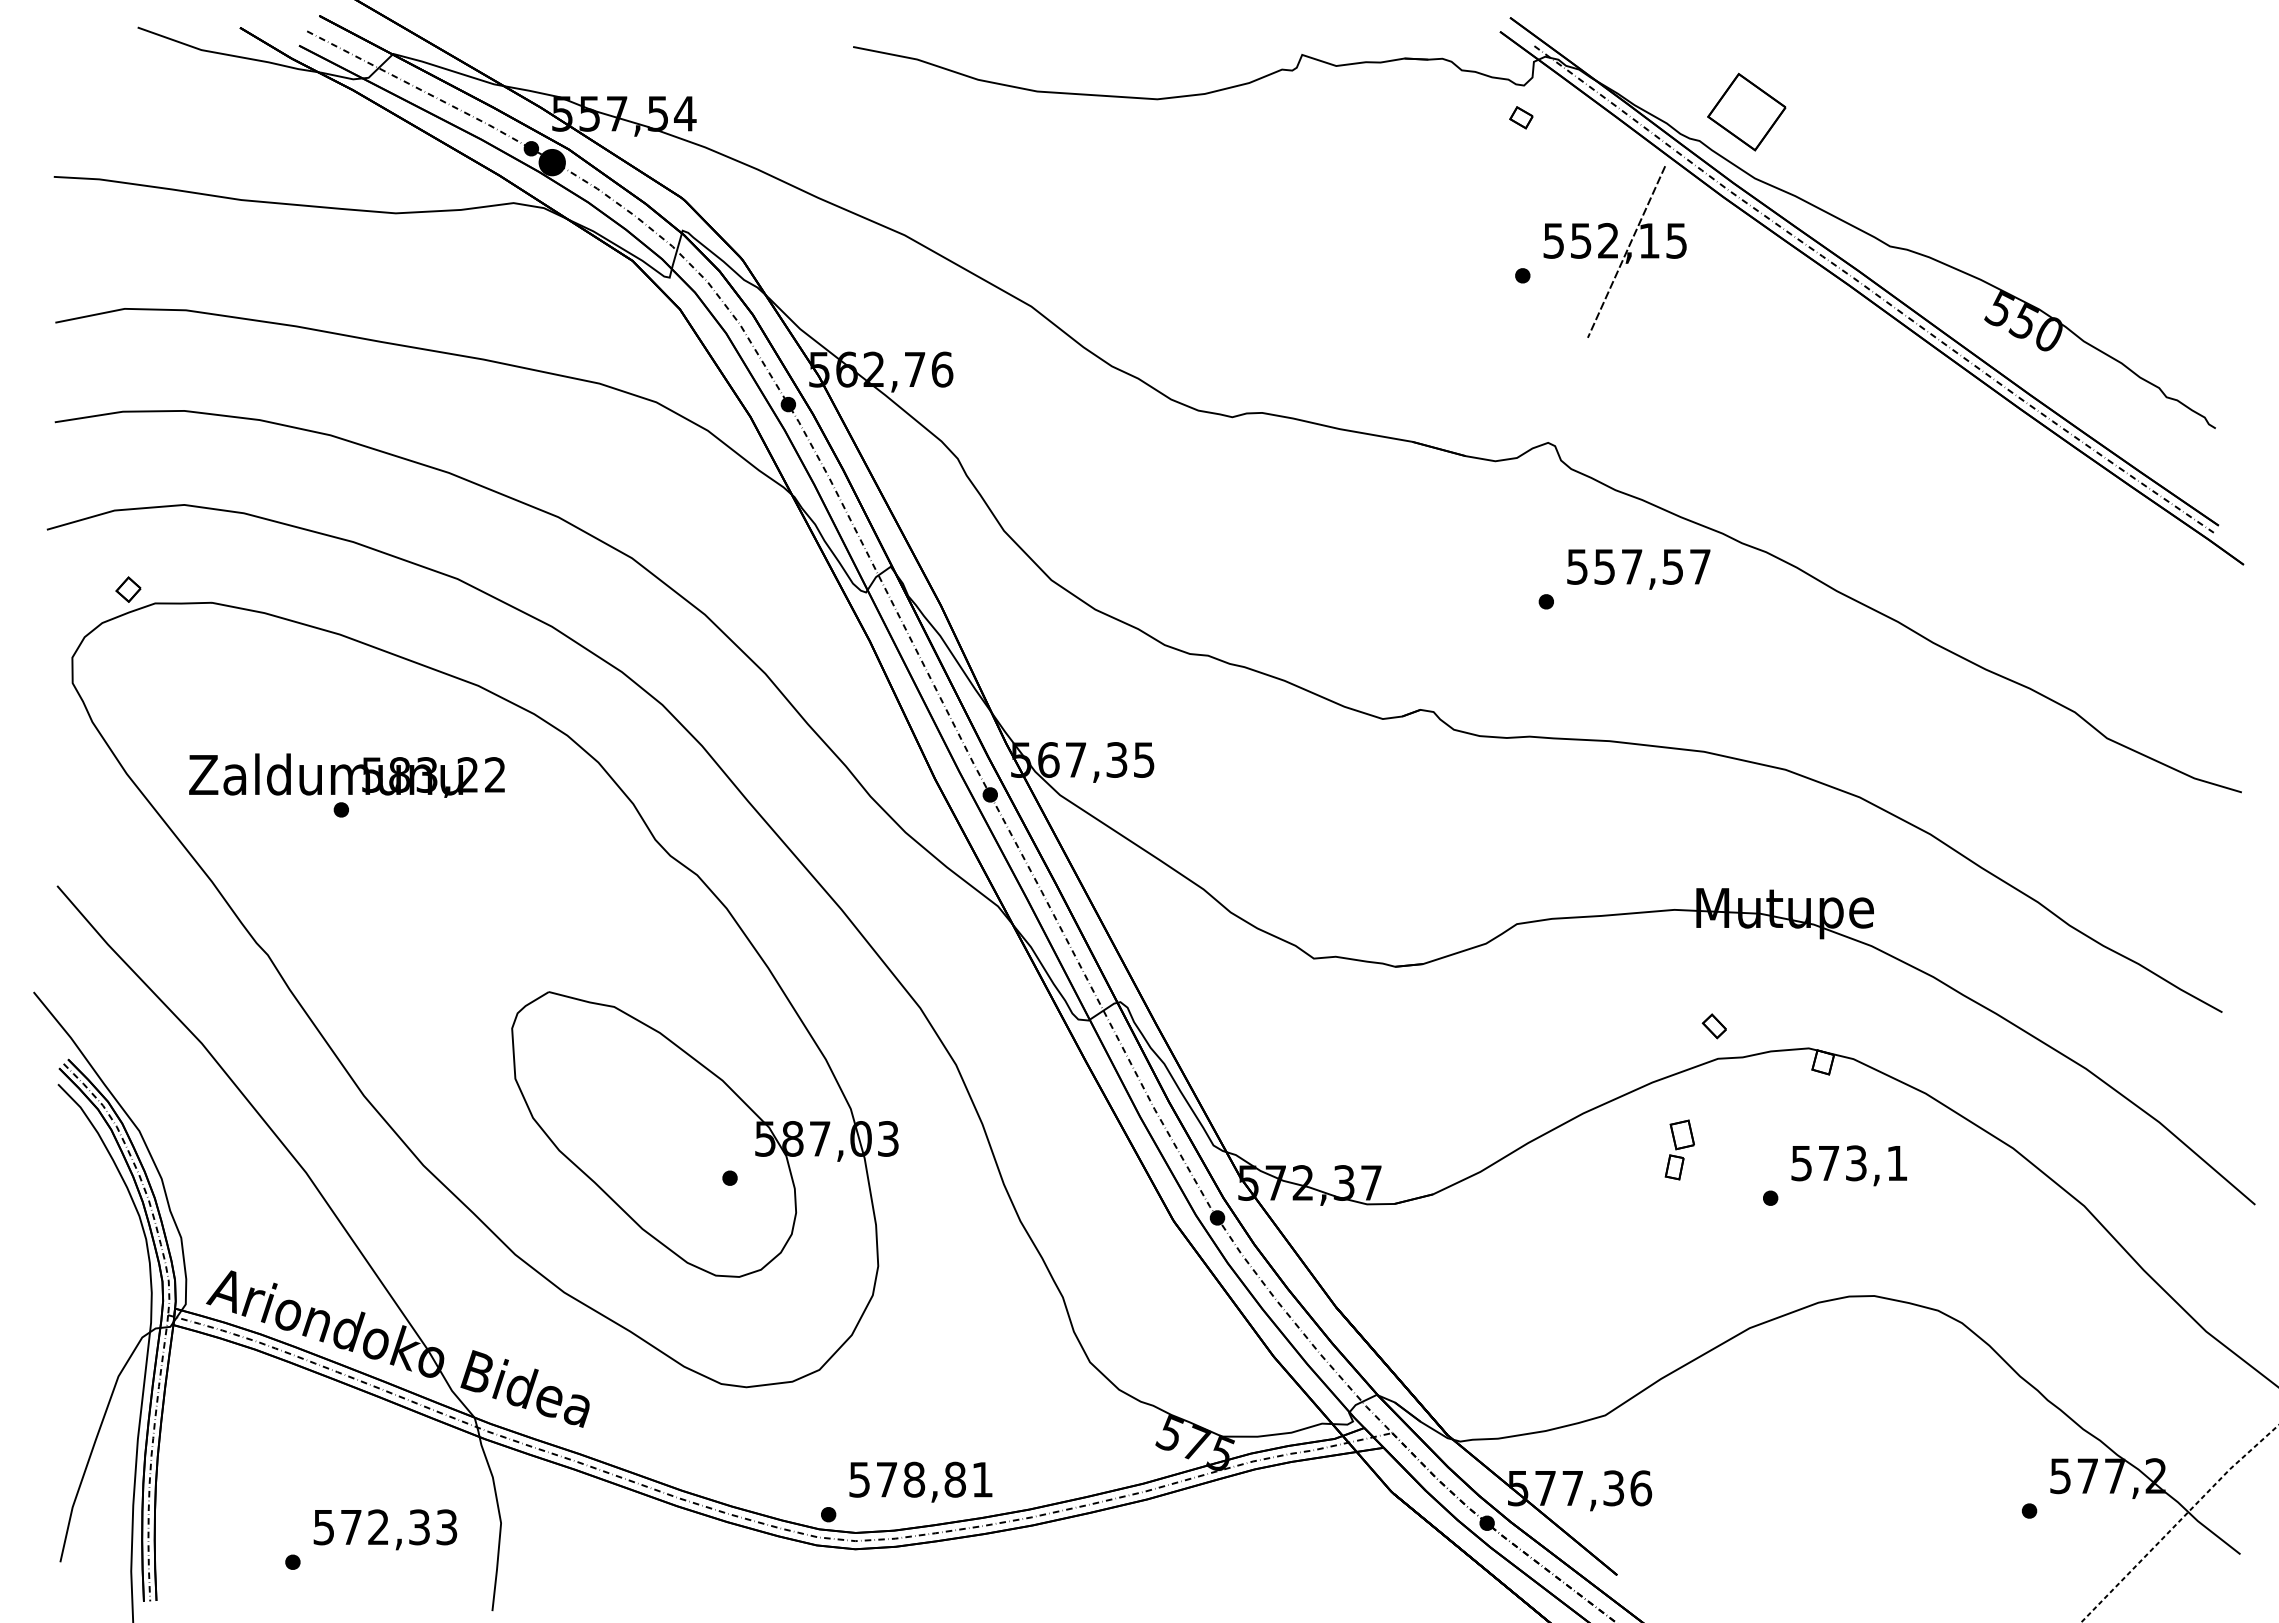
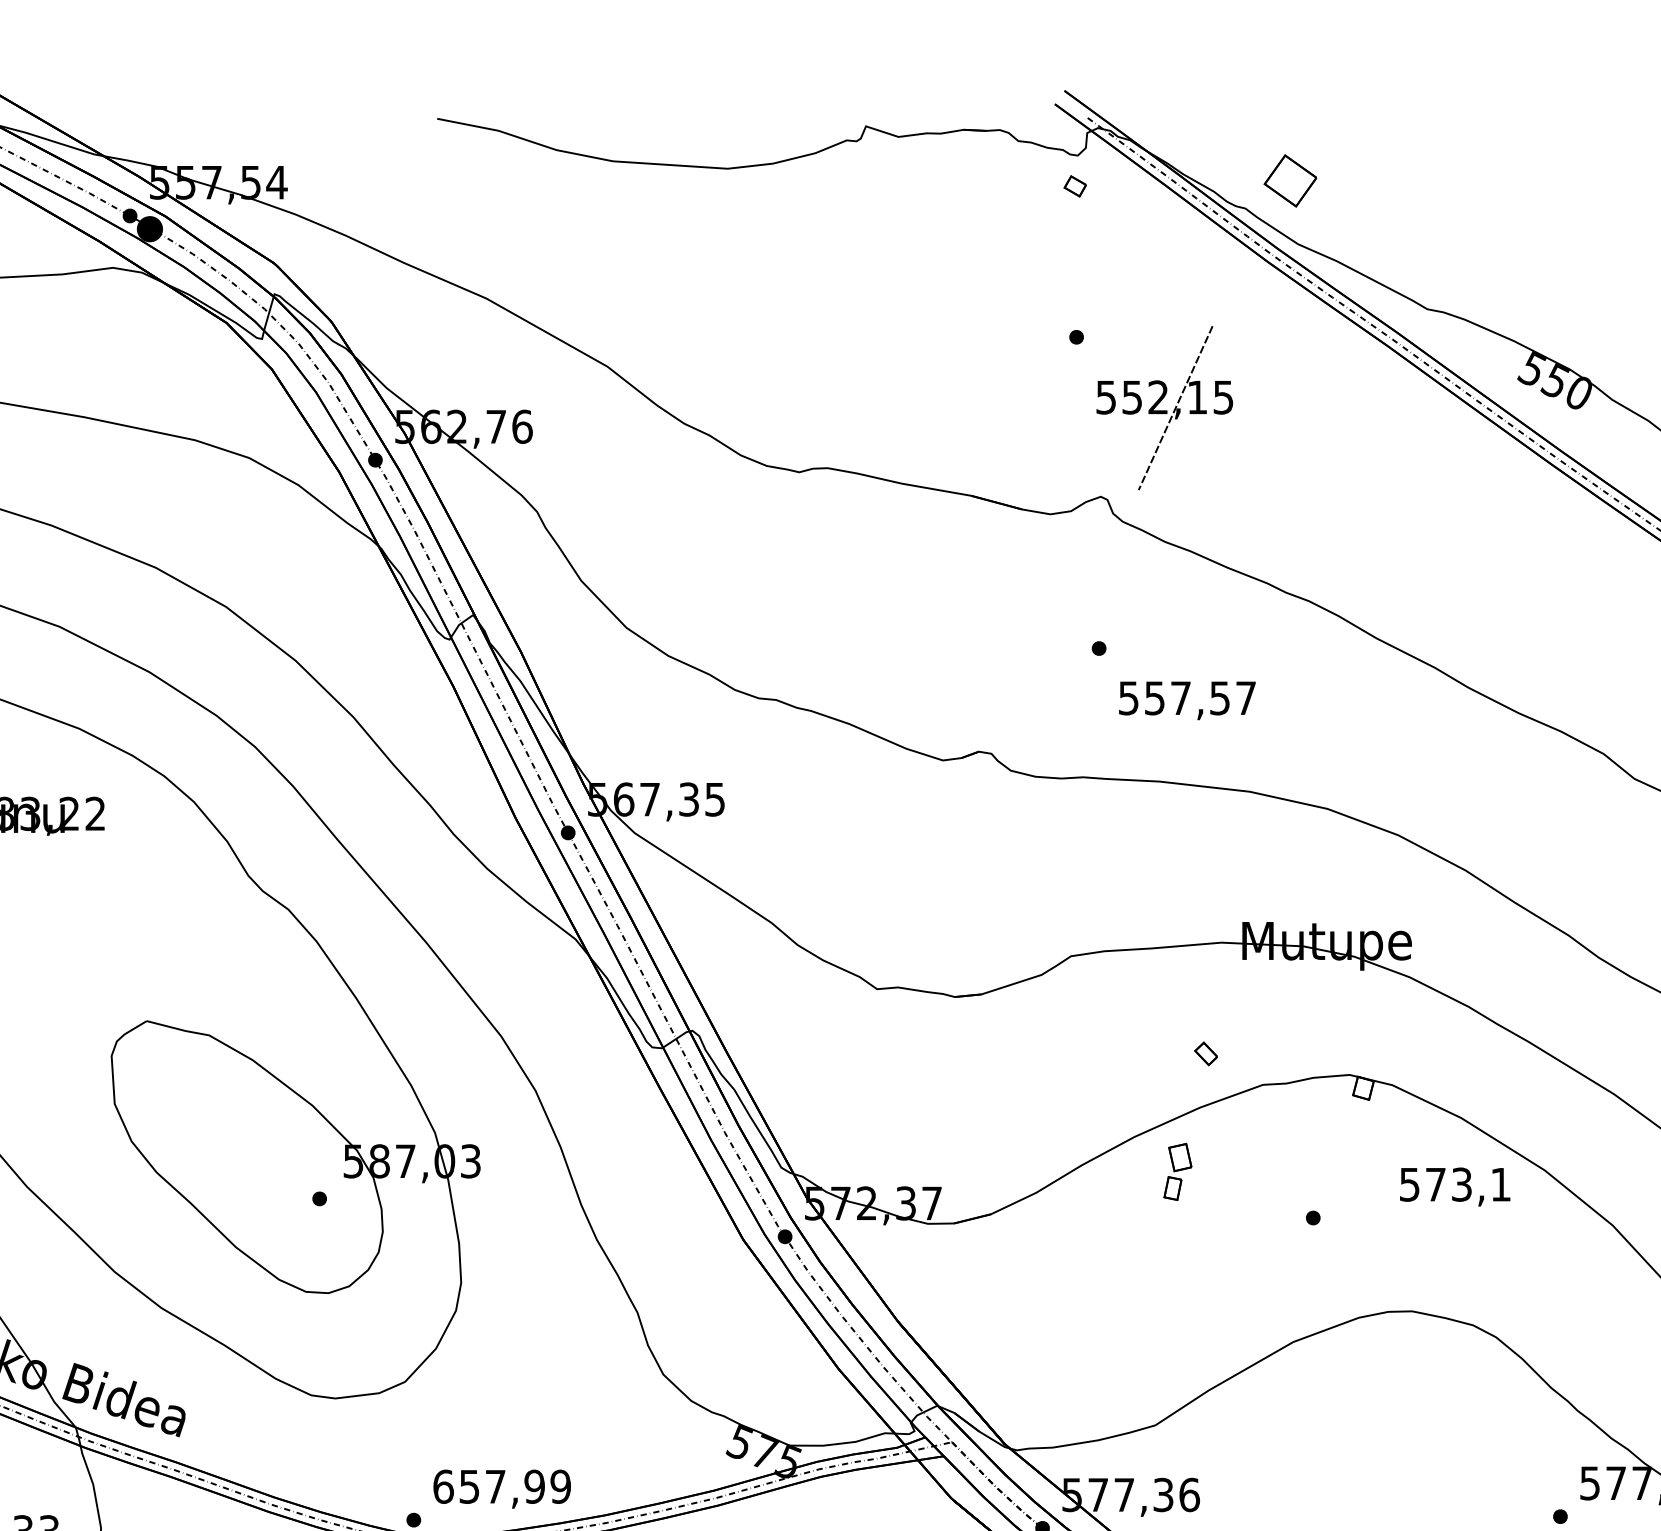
part: (1746, 111) -> (1290, 180), size x0.7
part: (1614, 251) -> (1164, 407), moved
text: (1638, 569) -> (1187, 700), moved
part: (1713, 1026) -> (1205, 1054), moved
part: (1679, 1149) -> (1177, 1171), moved
text: (1848, 1165) -> (1454, 1186), moved
text: (921, 1479) -> (502, 1486), 578,81 -> 657,99

